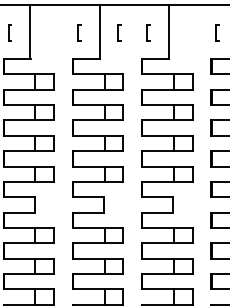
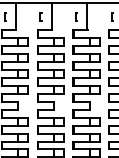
part: (118, 32) -> (61, 16), removed

